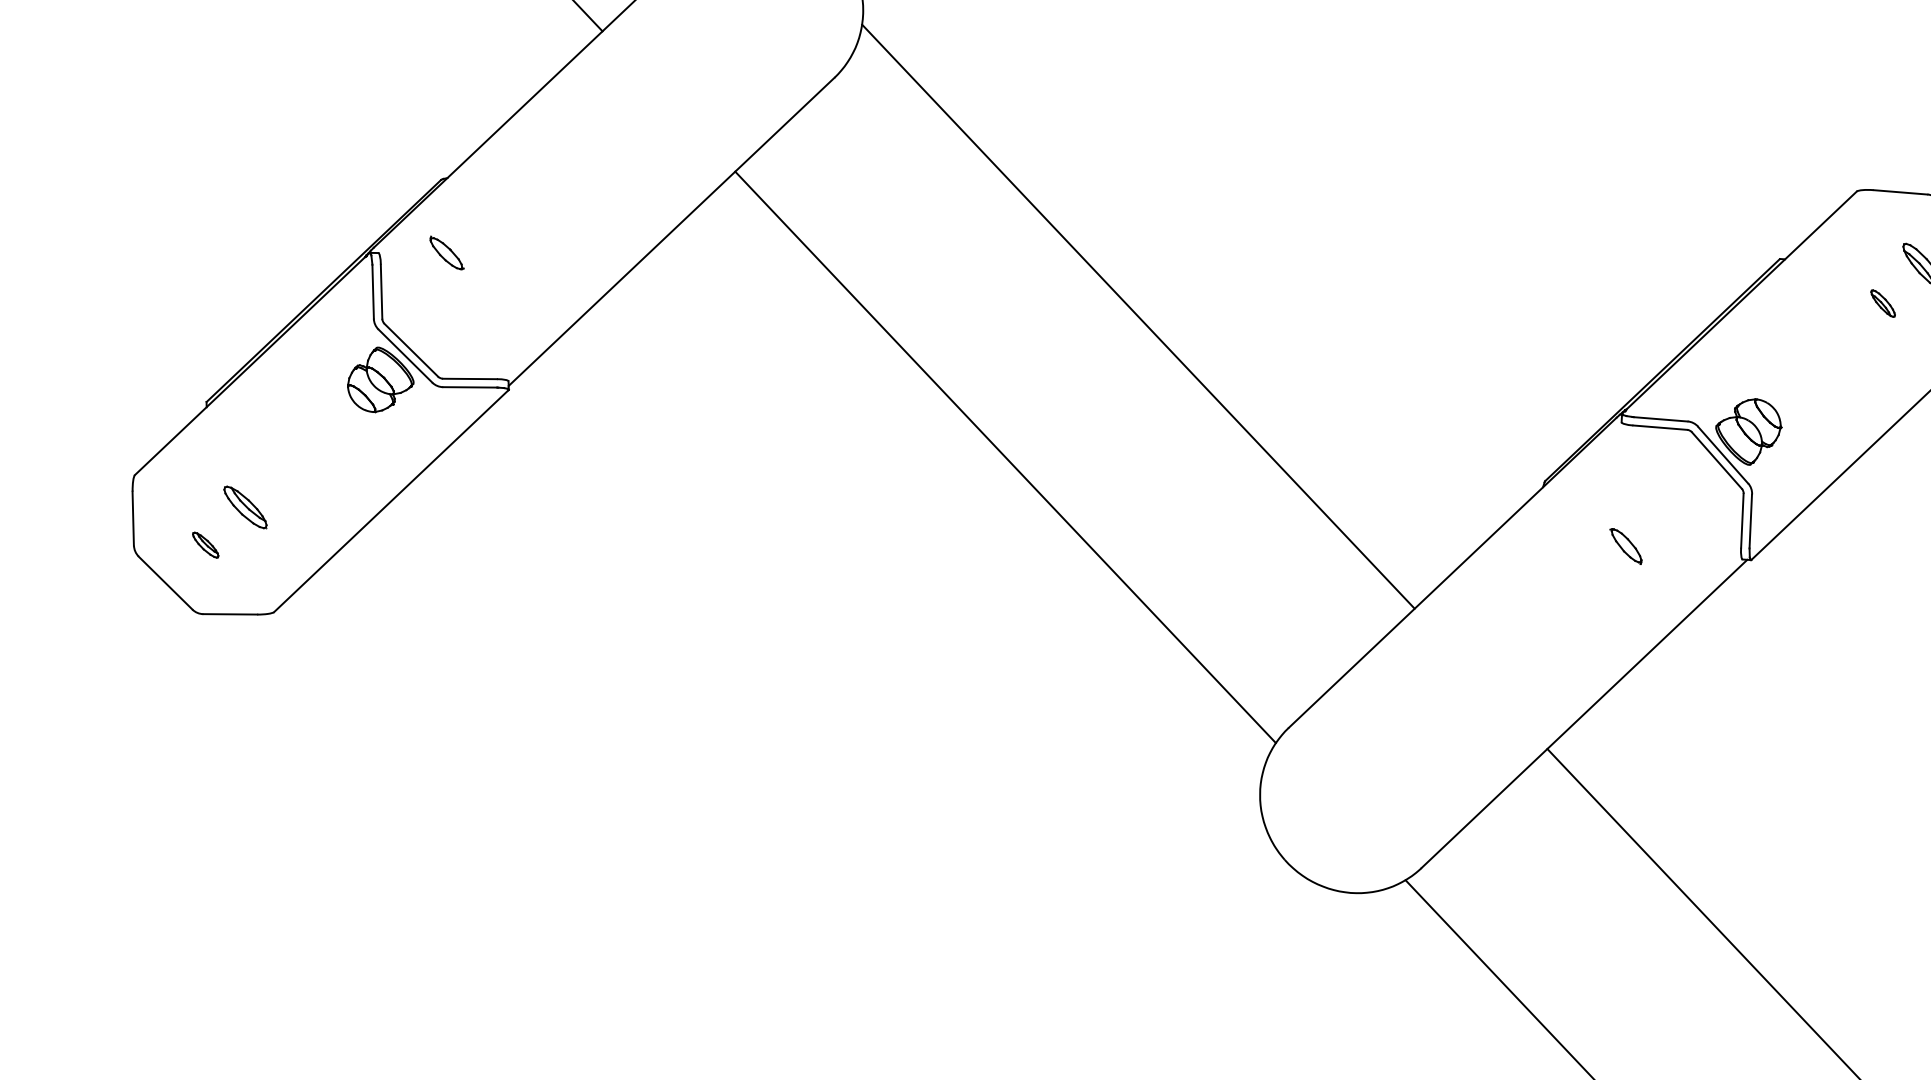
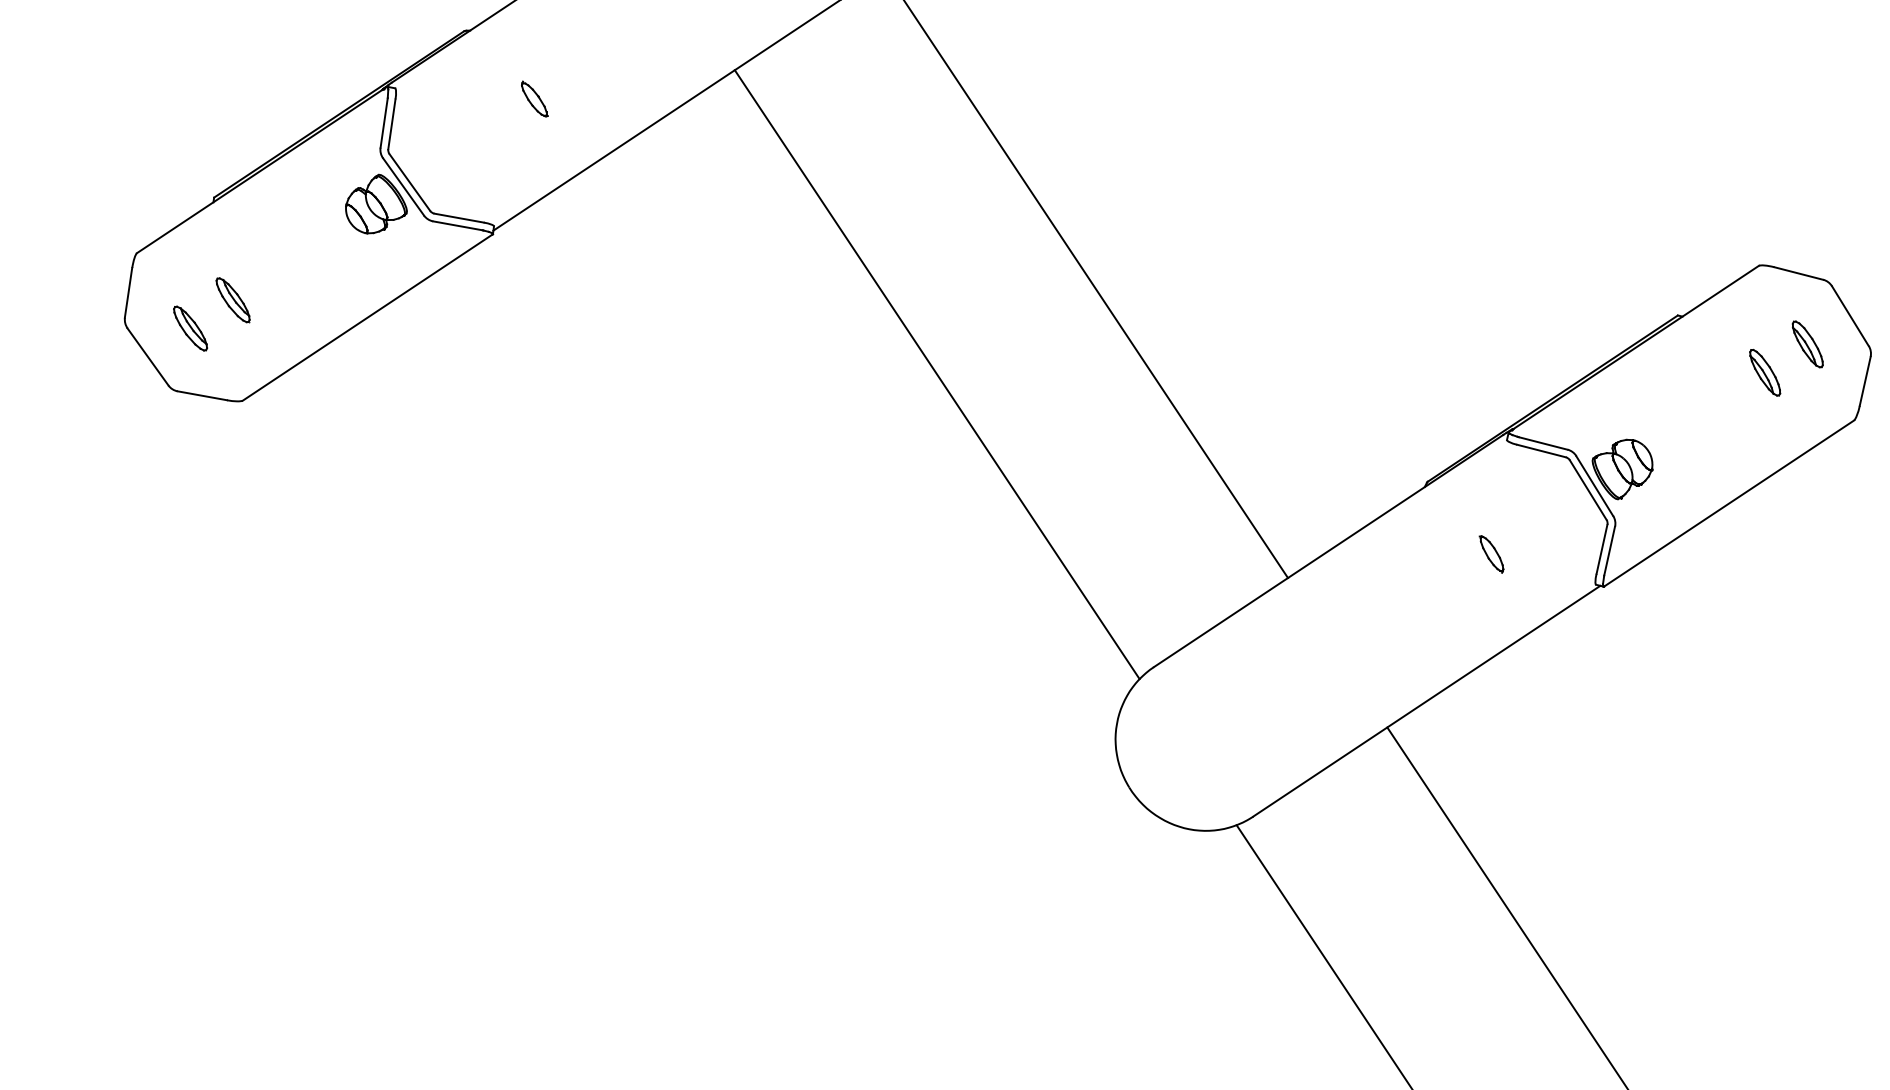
part: (446, 252) -> (534, 98), moved
part: (1883, 303) -> (1765, 372), size x1.67
part: (205, 545) -> (190, 328), size x1.67

